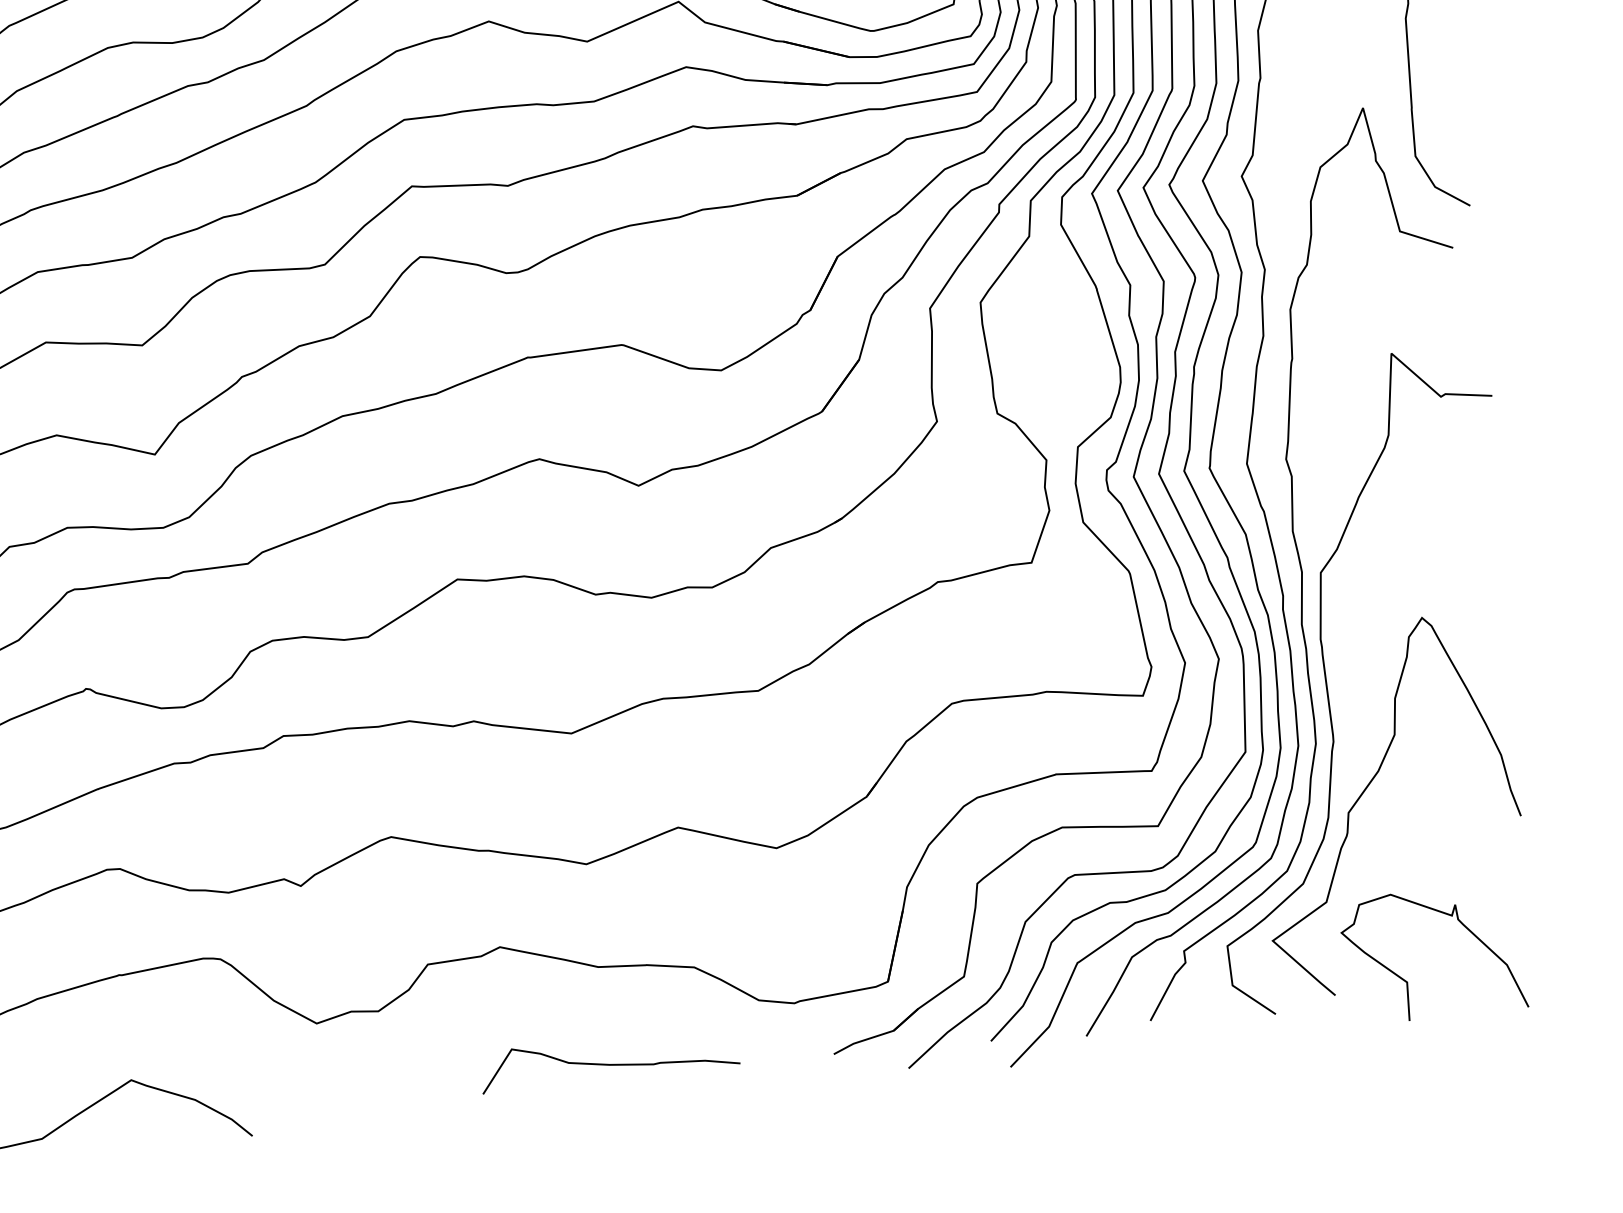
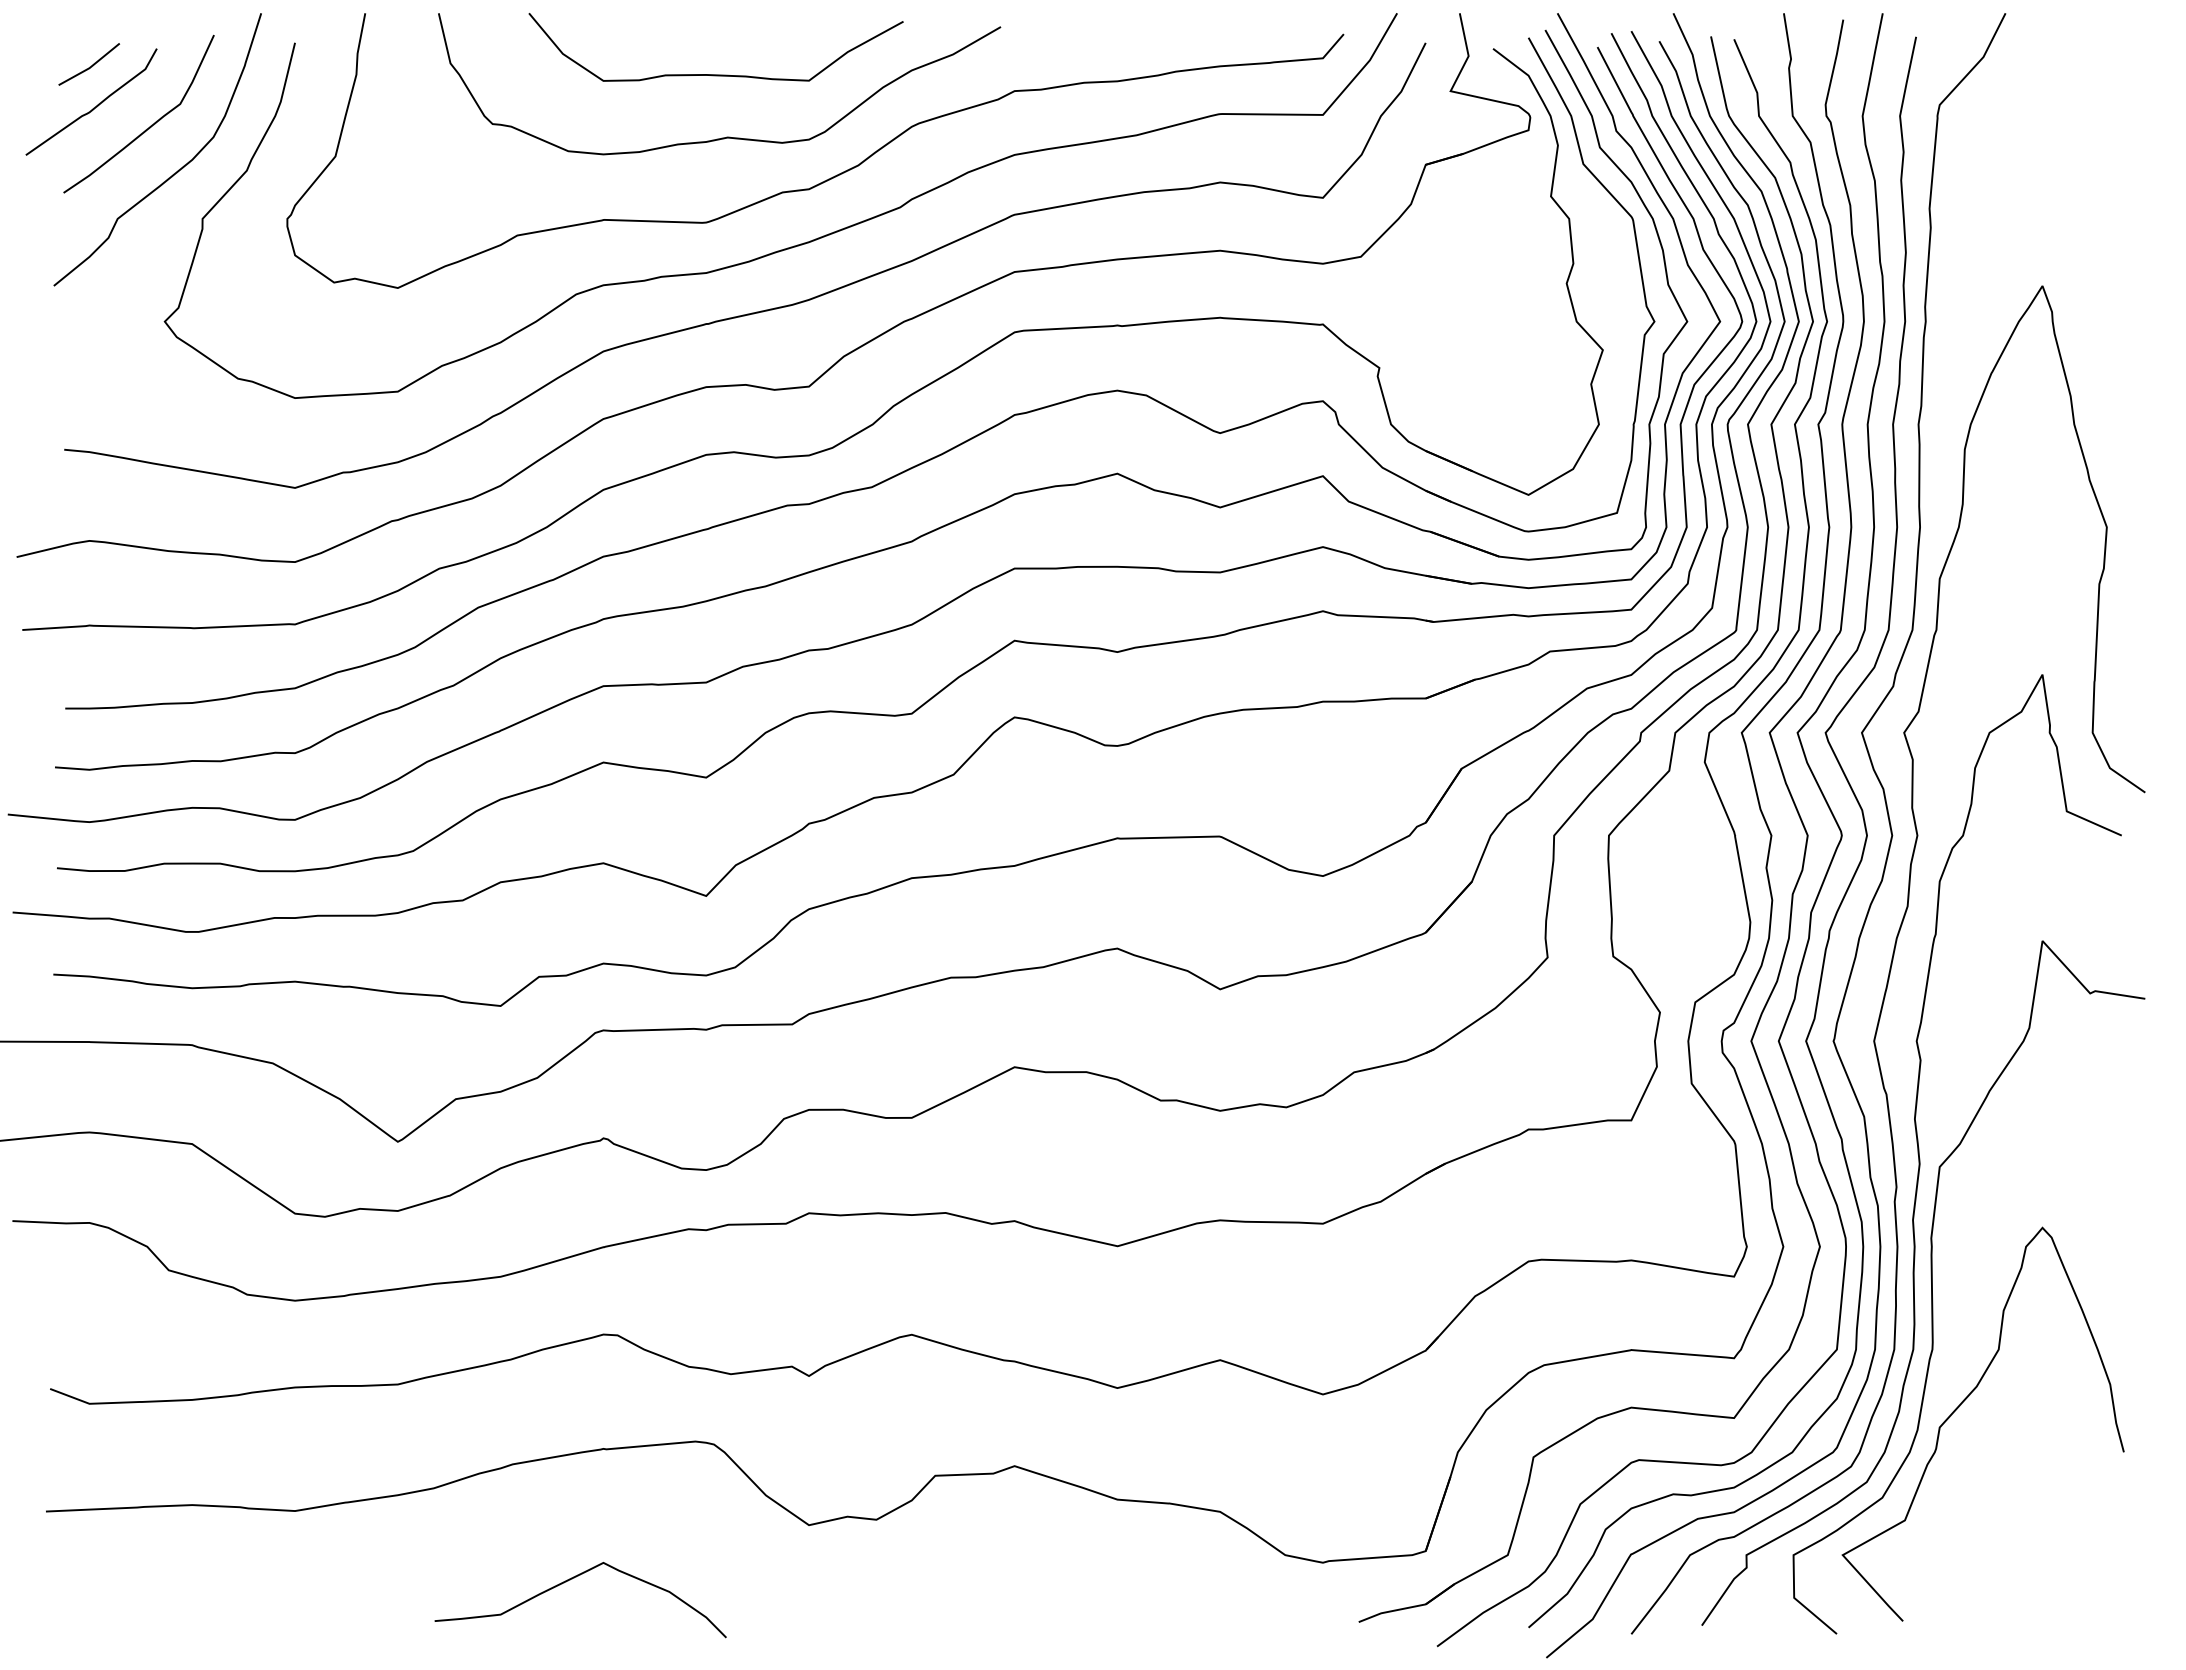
curve: (1408, 981) -> (1982, 1615), removed
curve: (609, 1063) -> (1117, 1604), removed

